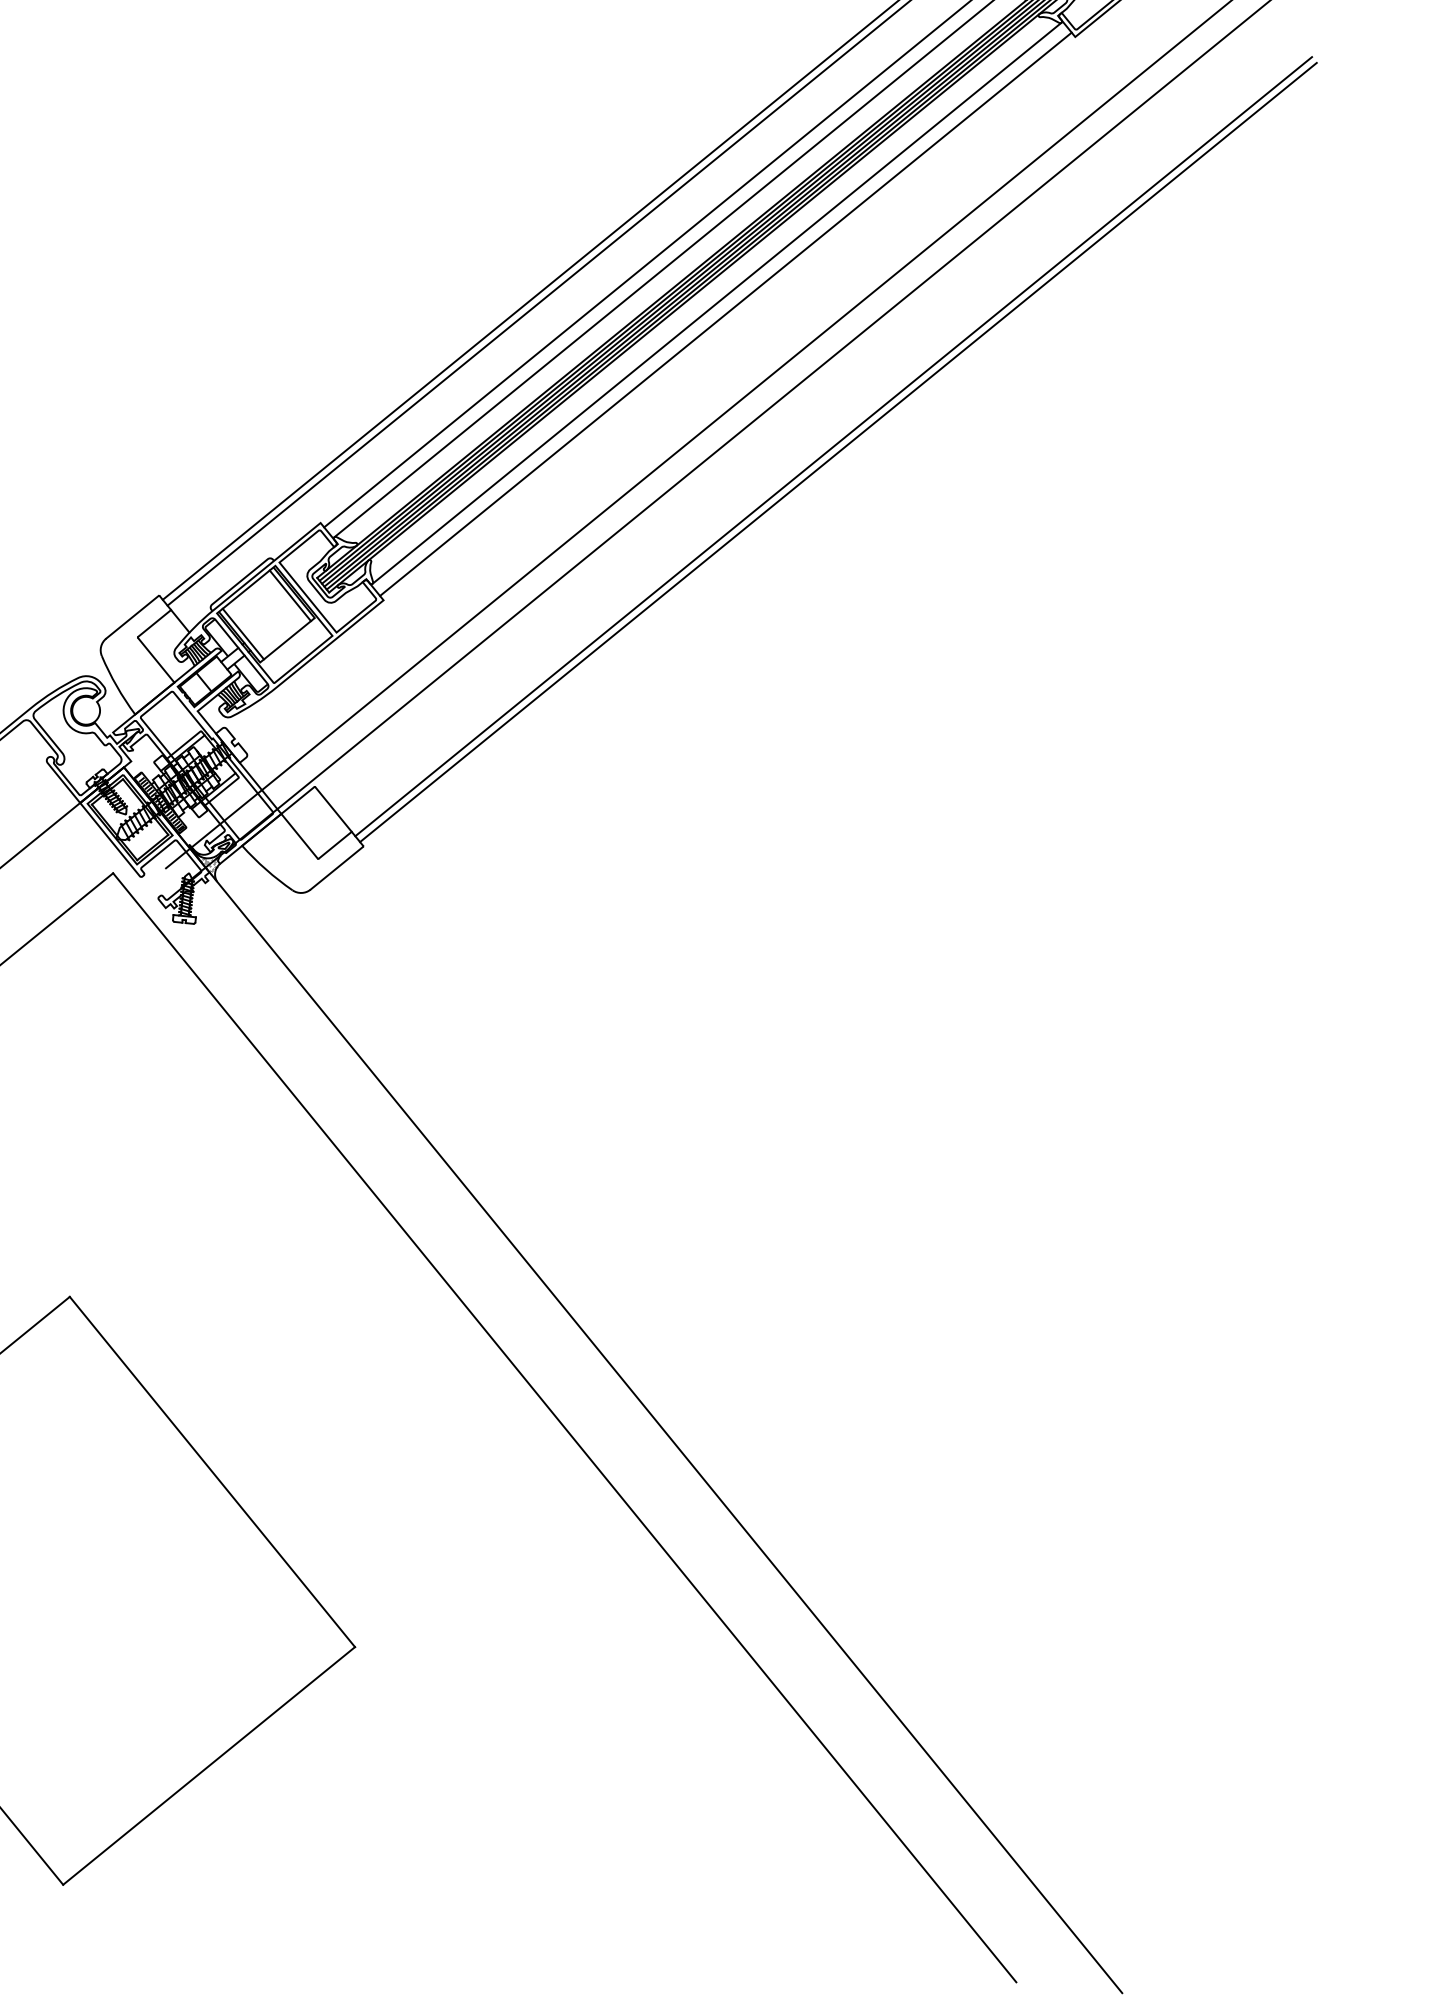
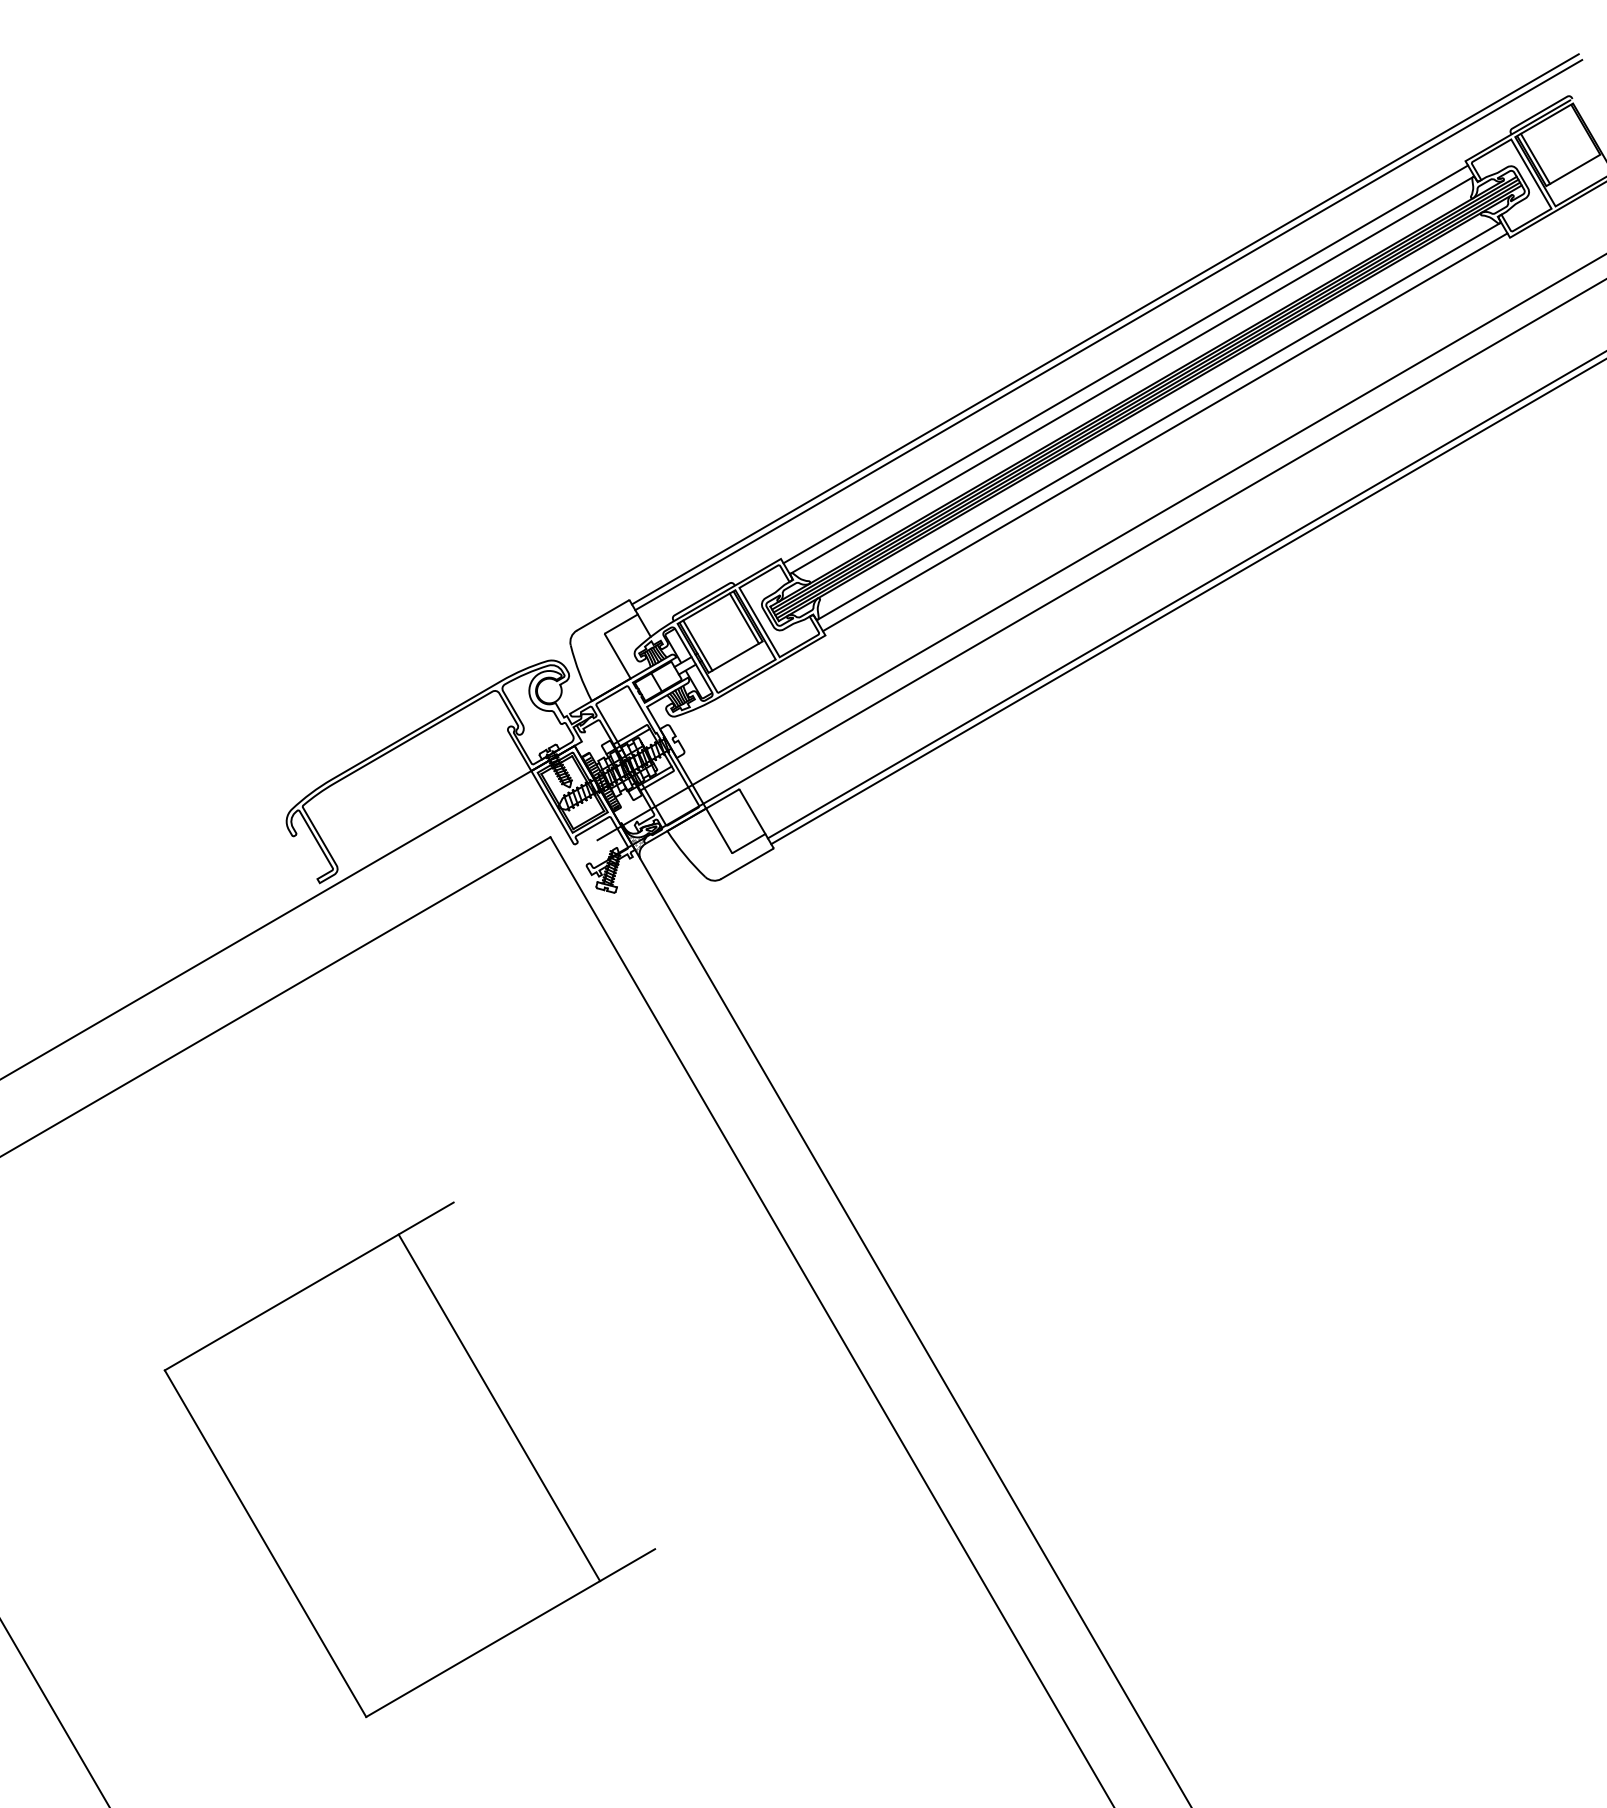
line: (212, 1471) -> (499, 1407), moved

